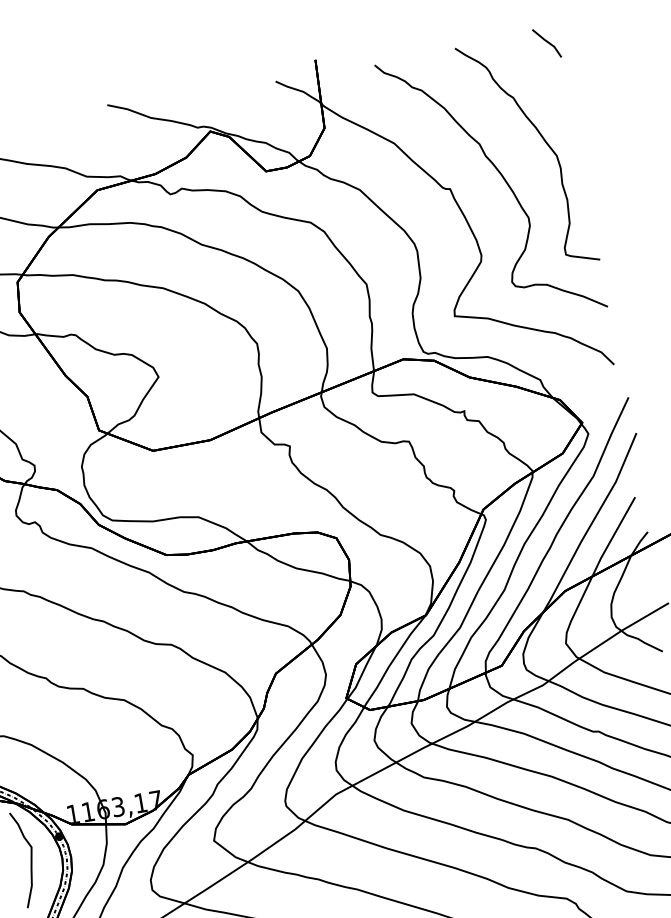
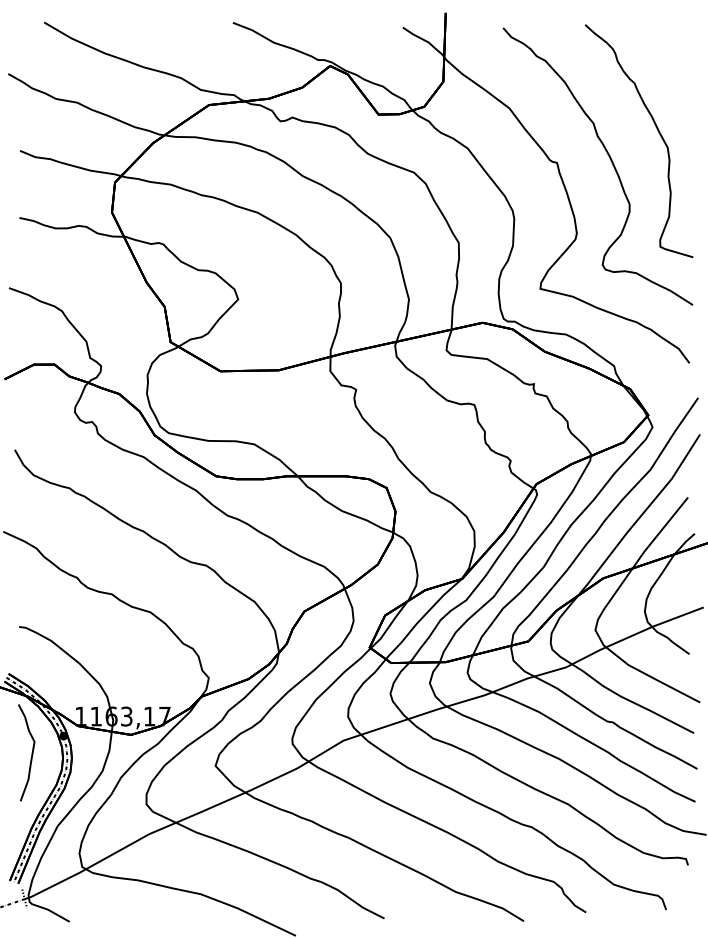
line: (546, 42) -> (676, 34), removed

